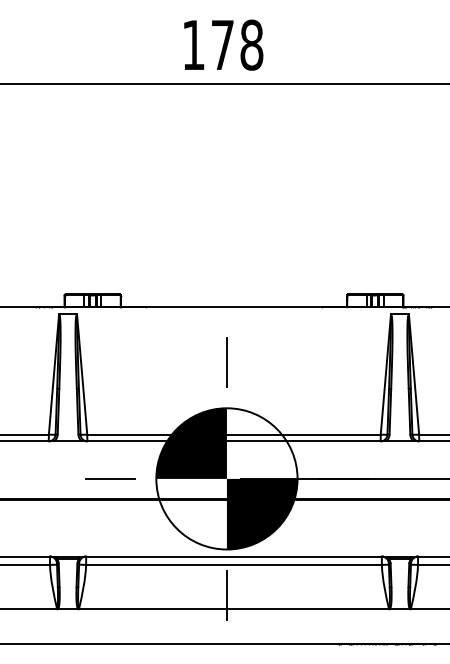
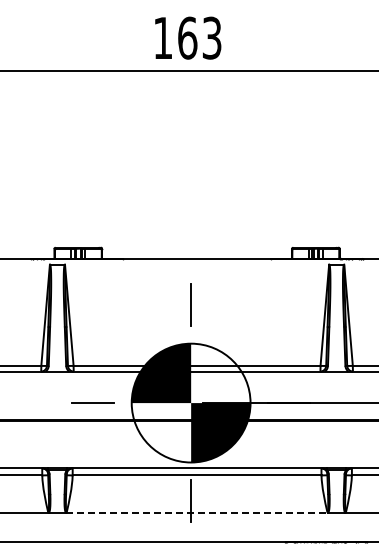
text: (236, 44) -> (199, 37), 178 -> 163
line: (234, 608) -> (197, 512), solid -> dashed

